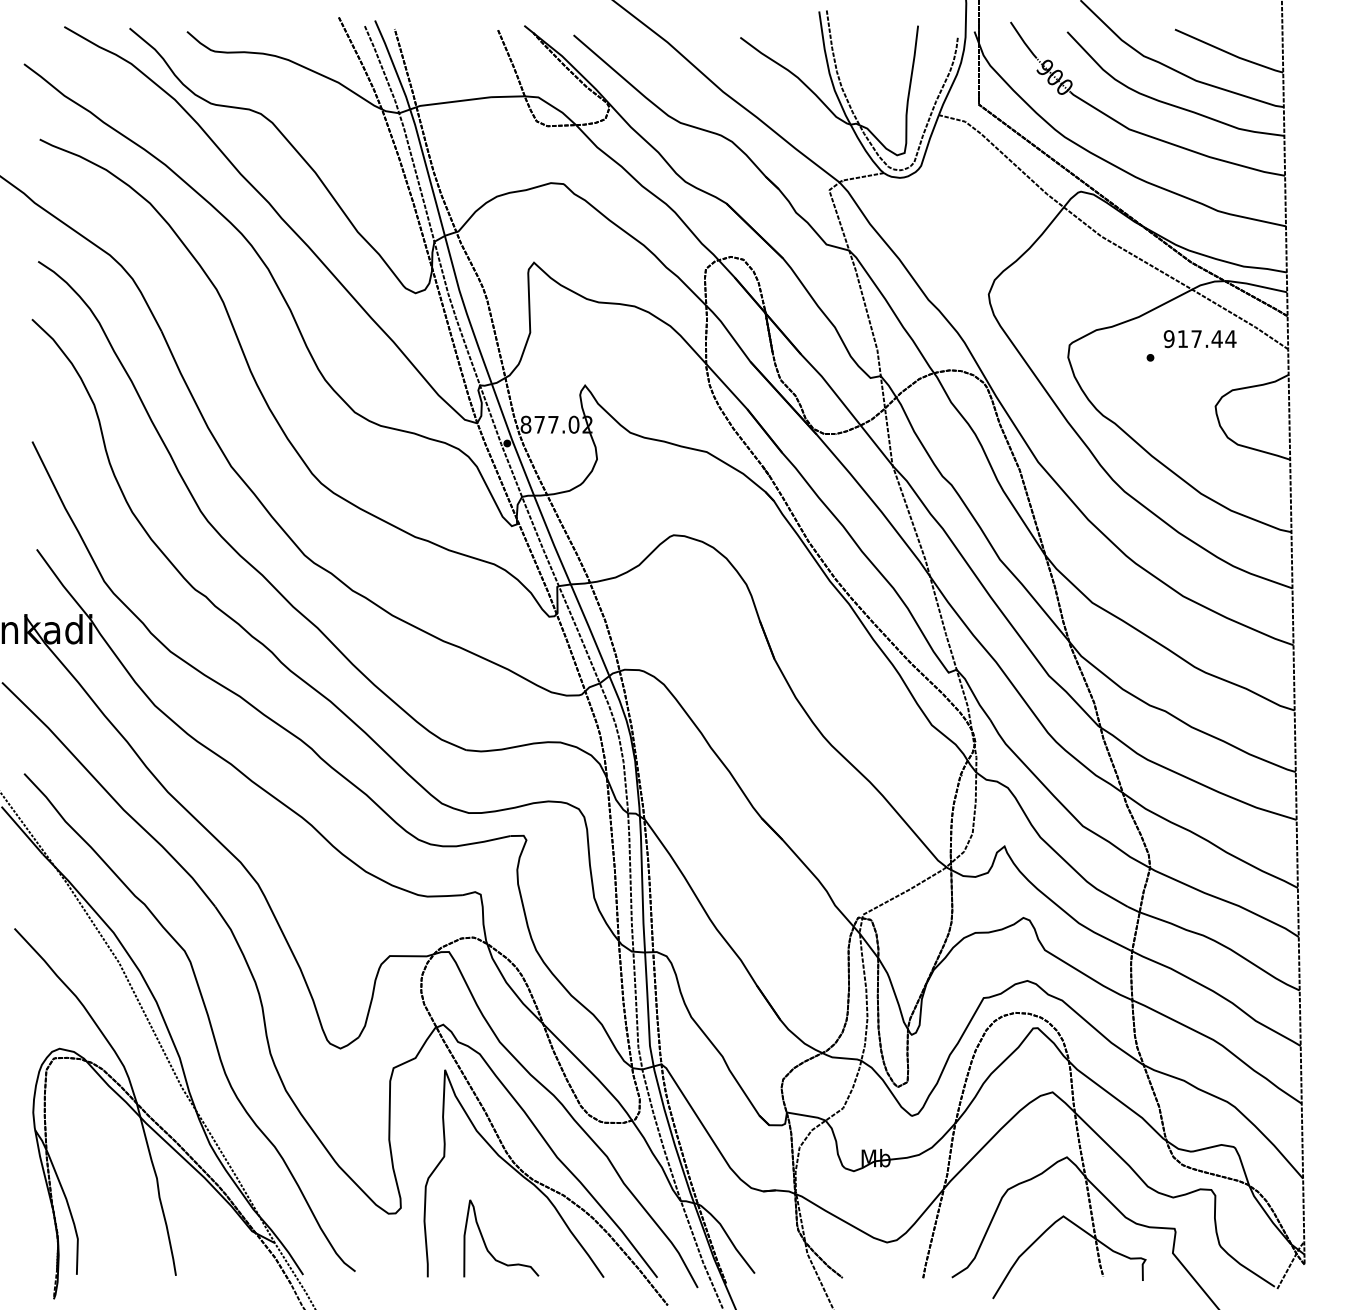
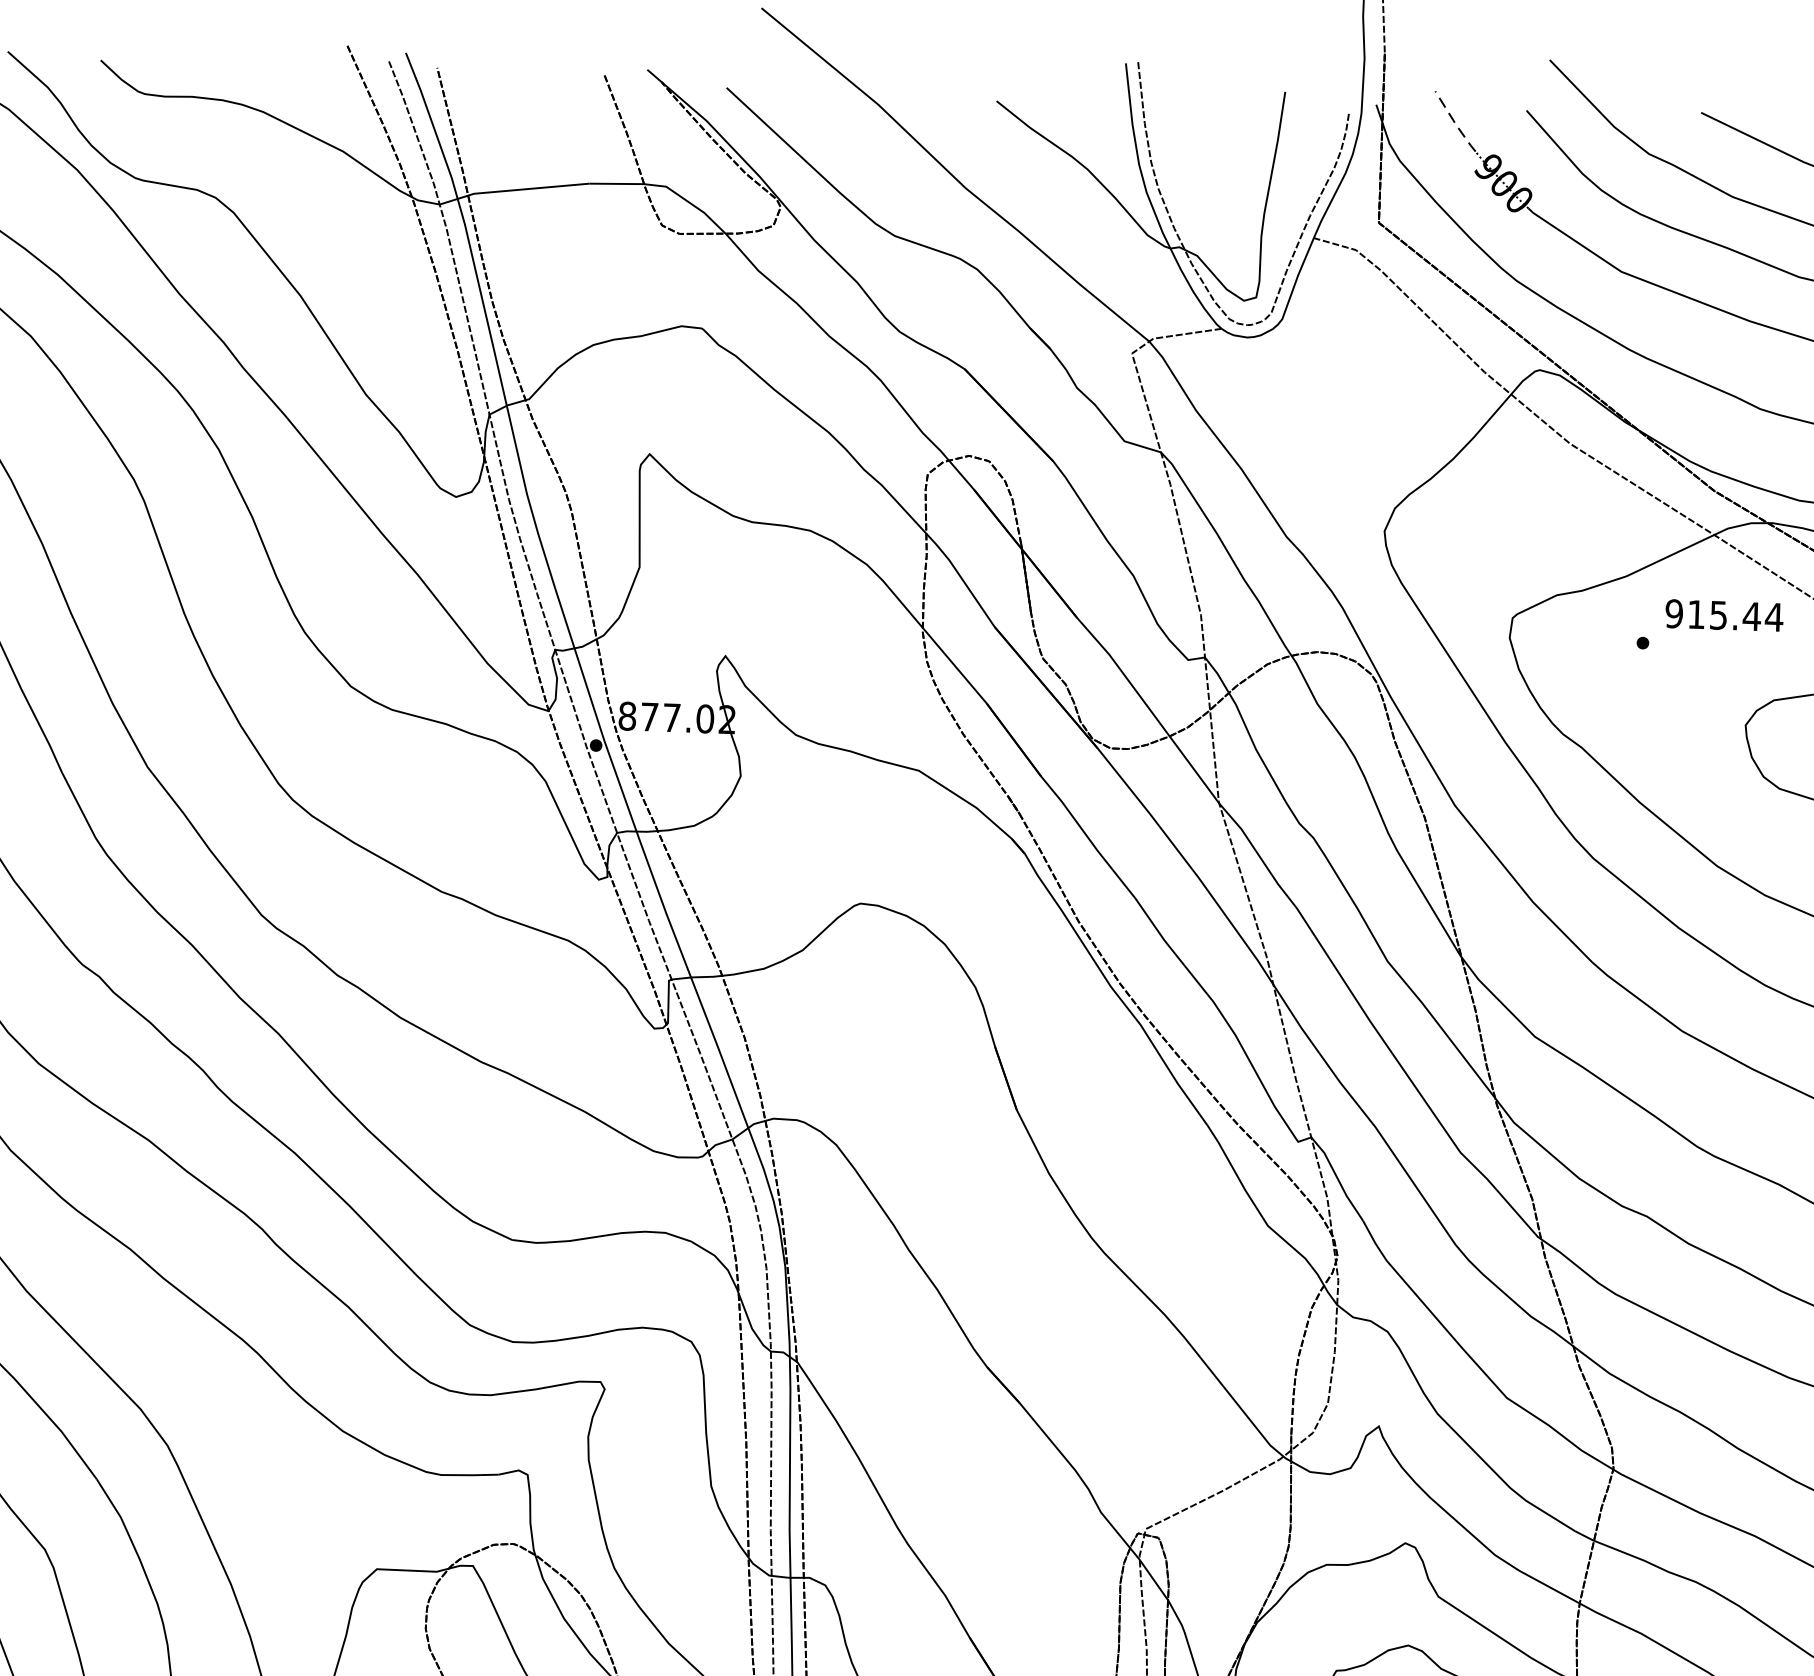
line: (1024, 42) -> (1456, 125), solid -> dashed
text: (1196, 339) -> (1718, 616), 917.44 -> 915.44

